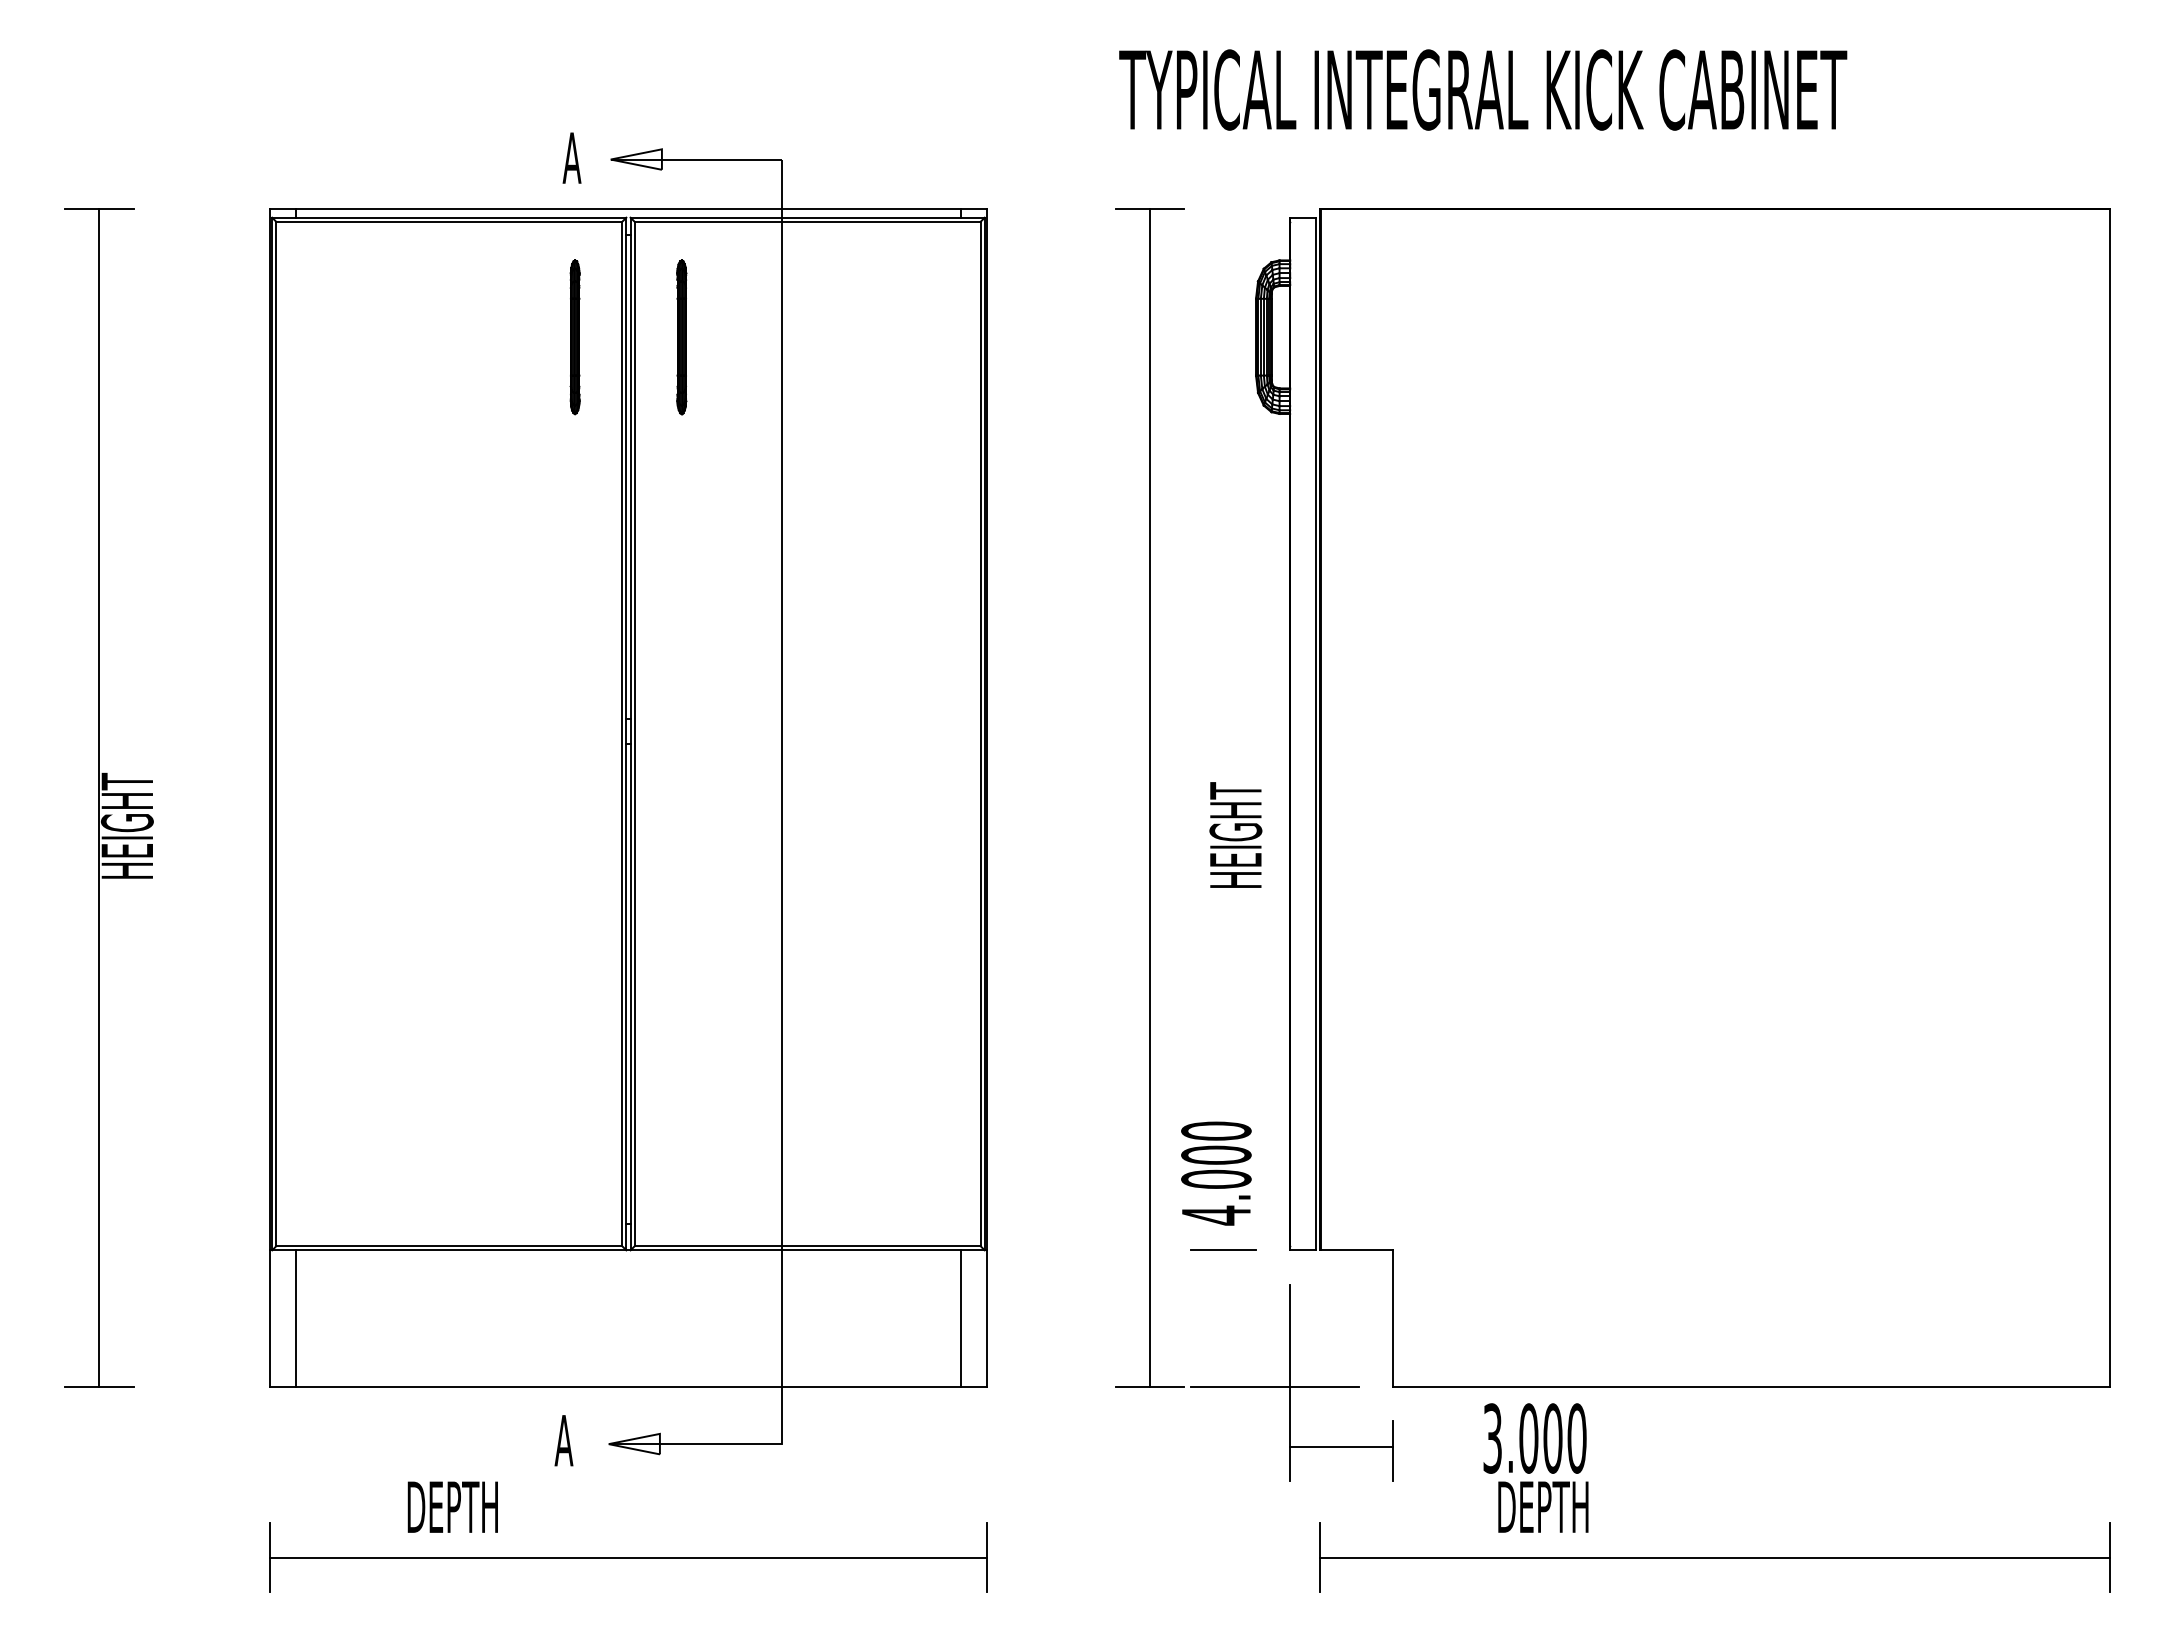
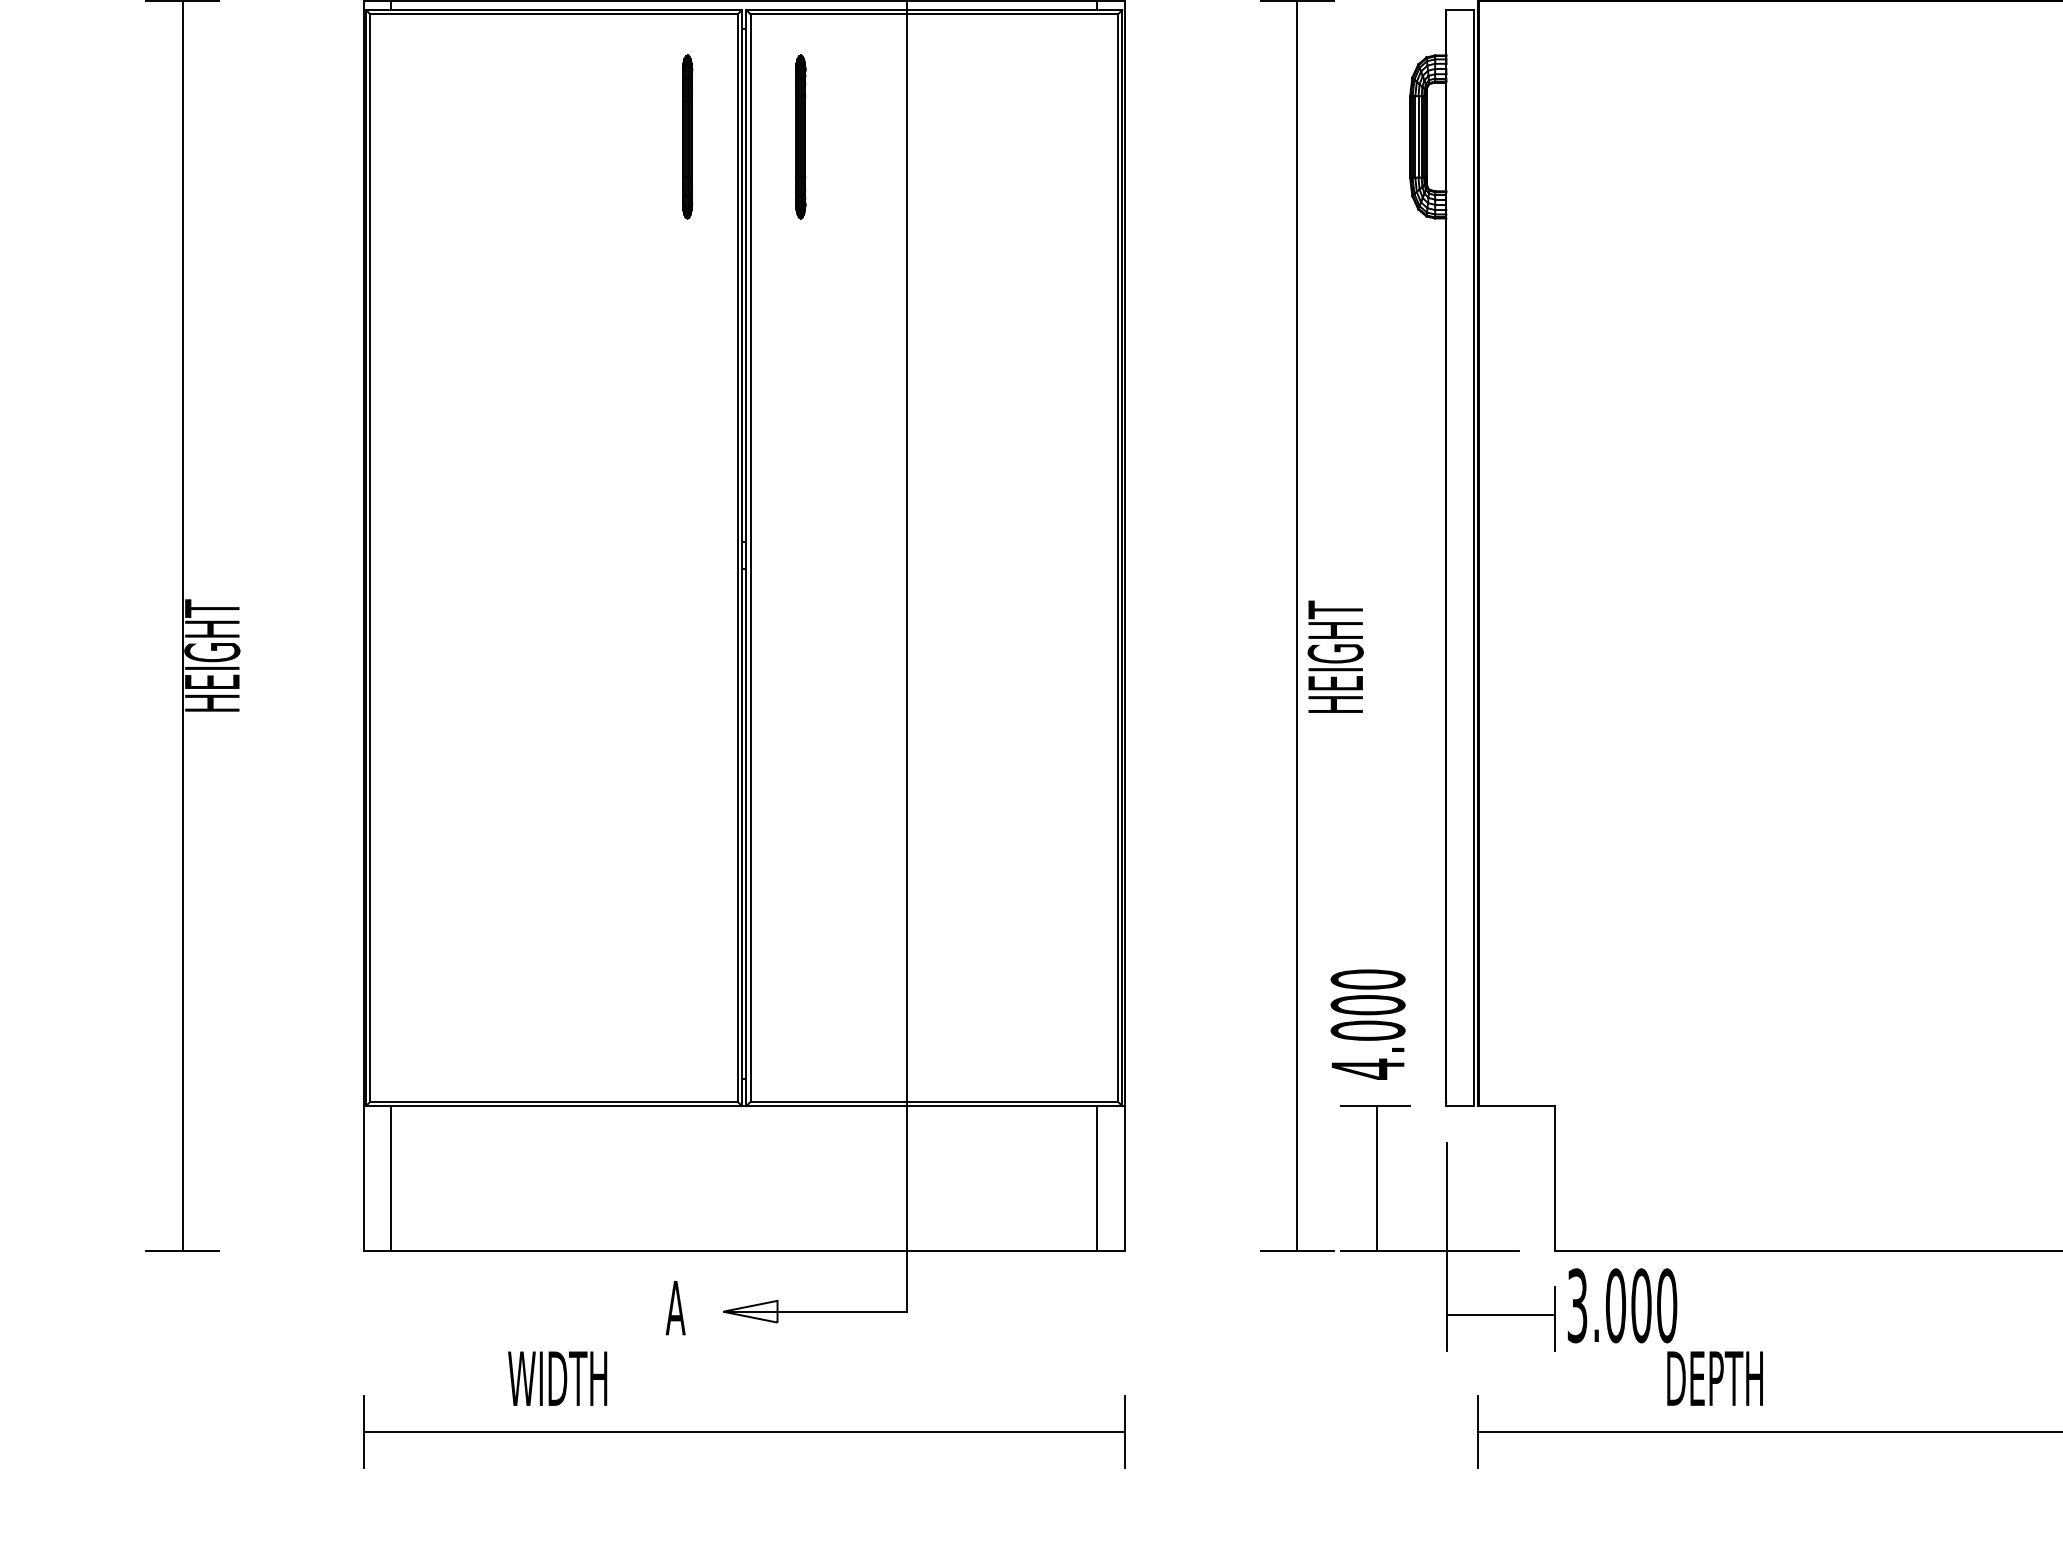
text: (1235, 834) -> (1335, 656), moved
line: (1224, 1318) -> (1376, 1178), added
text: (1534, 1438) -> (1621, 1305), moved
text: (452, 1506) -> (557, 1377), DEPTH -> WIDTH

